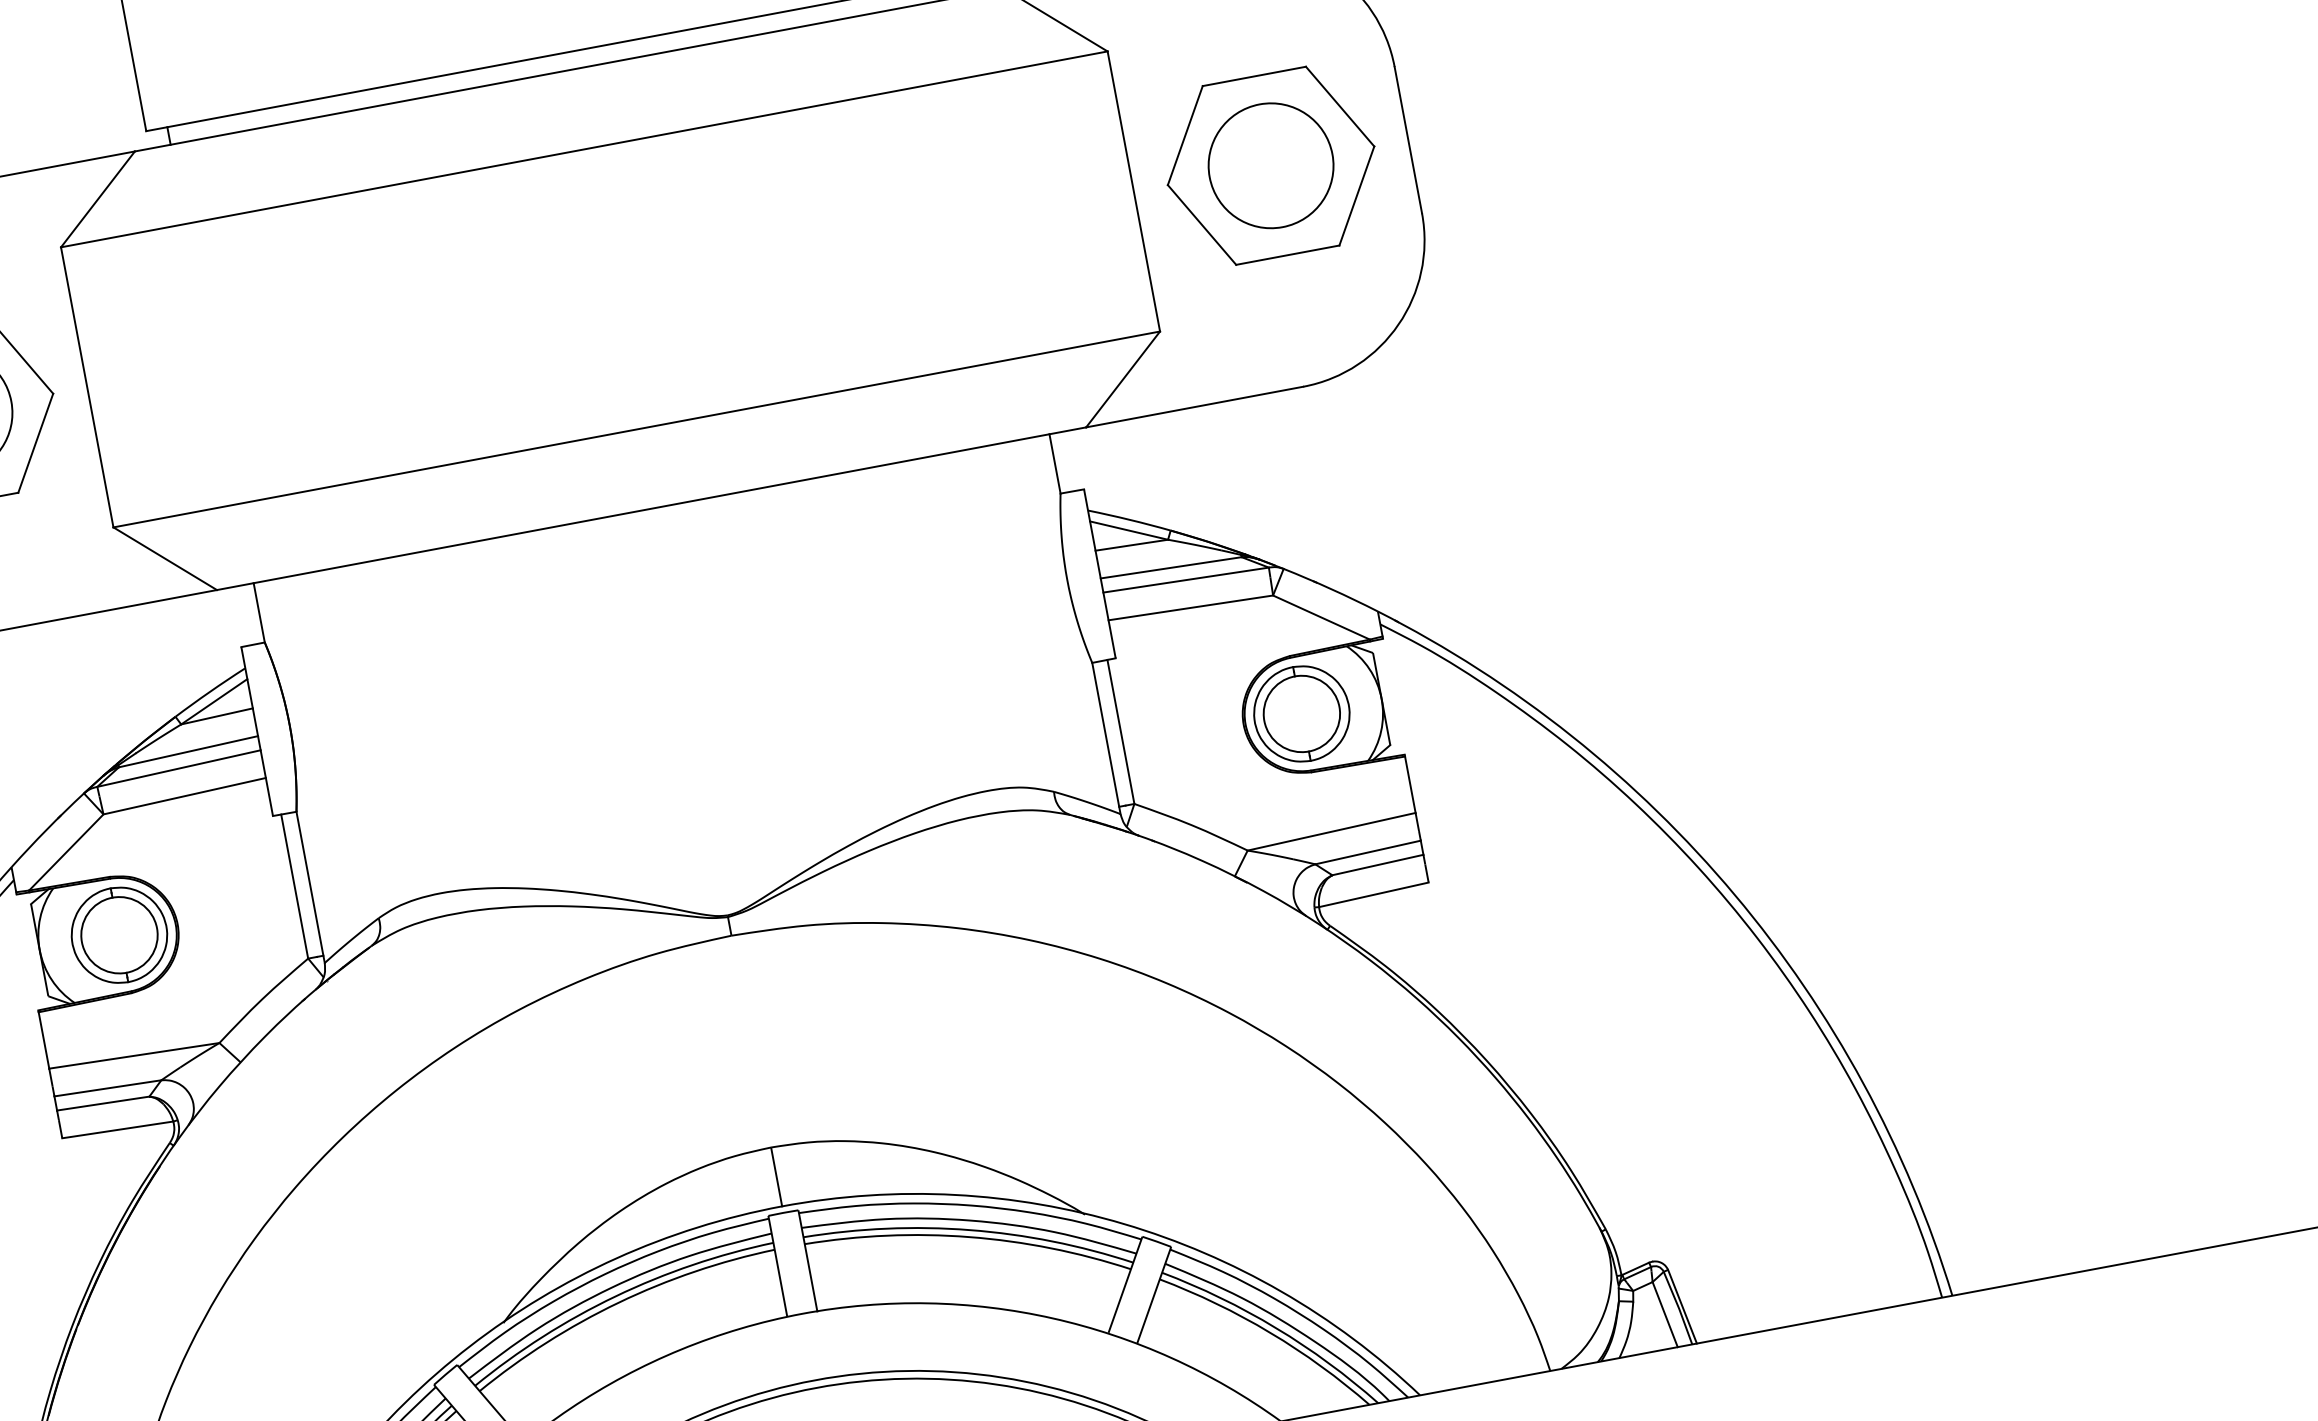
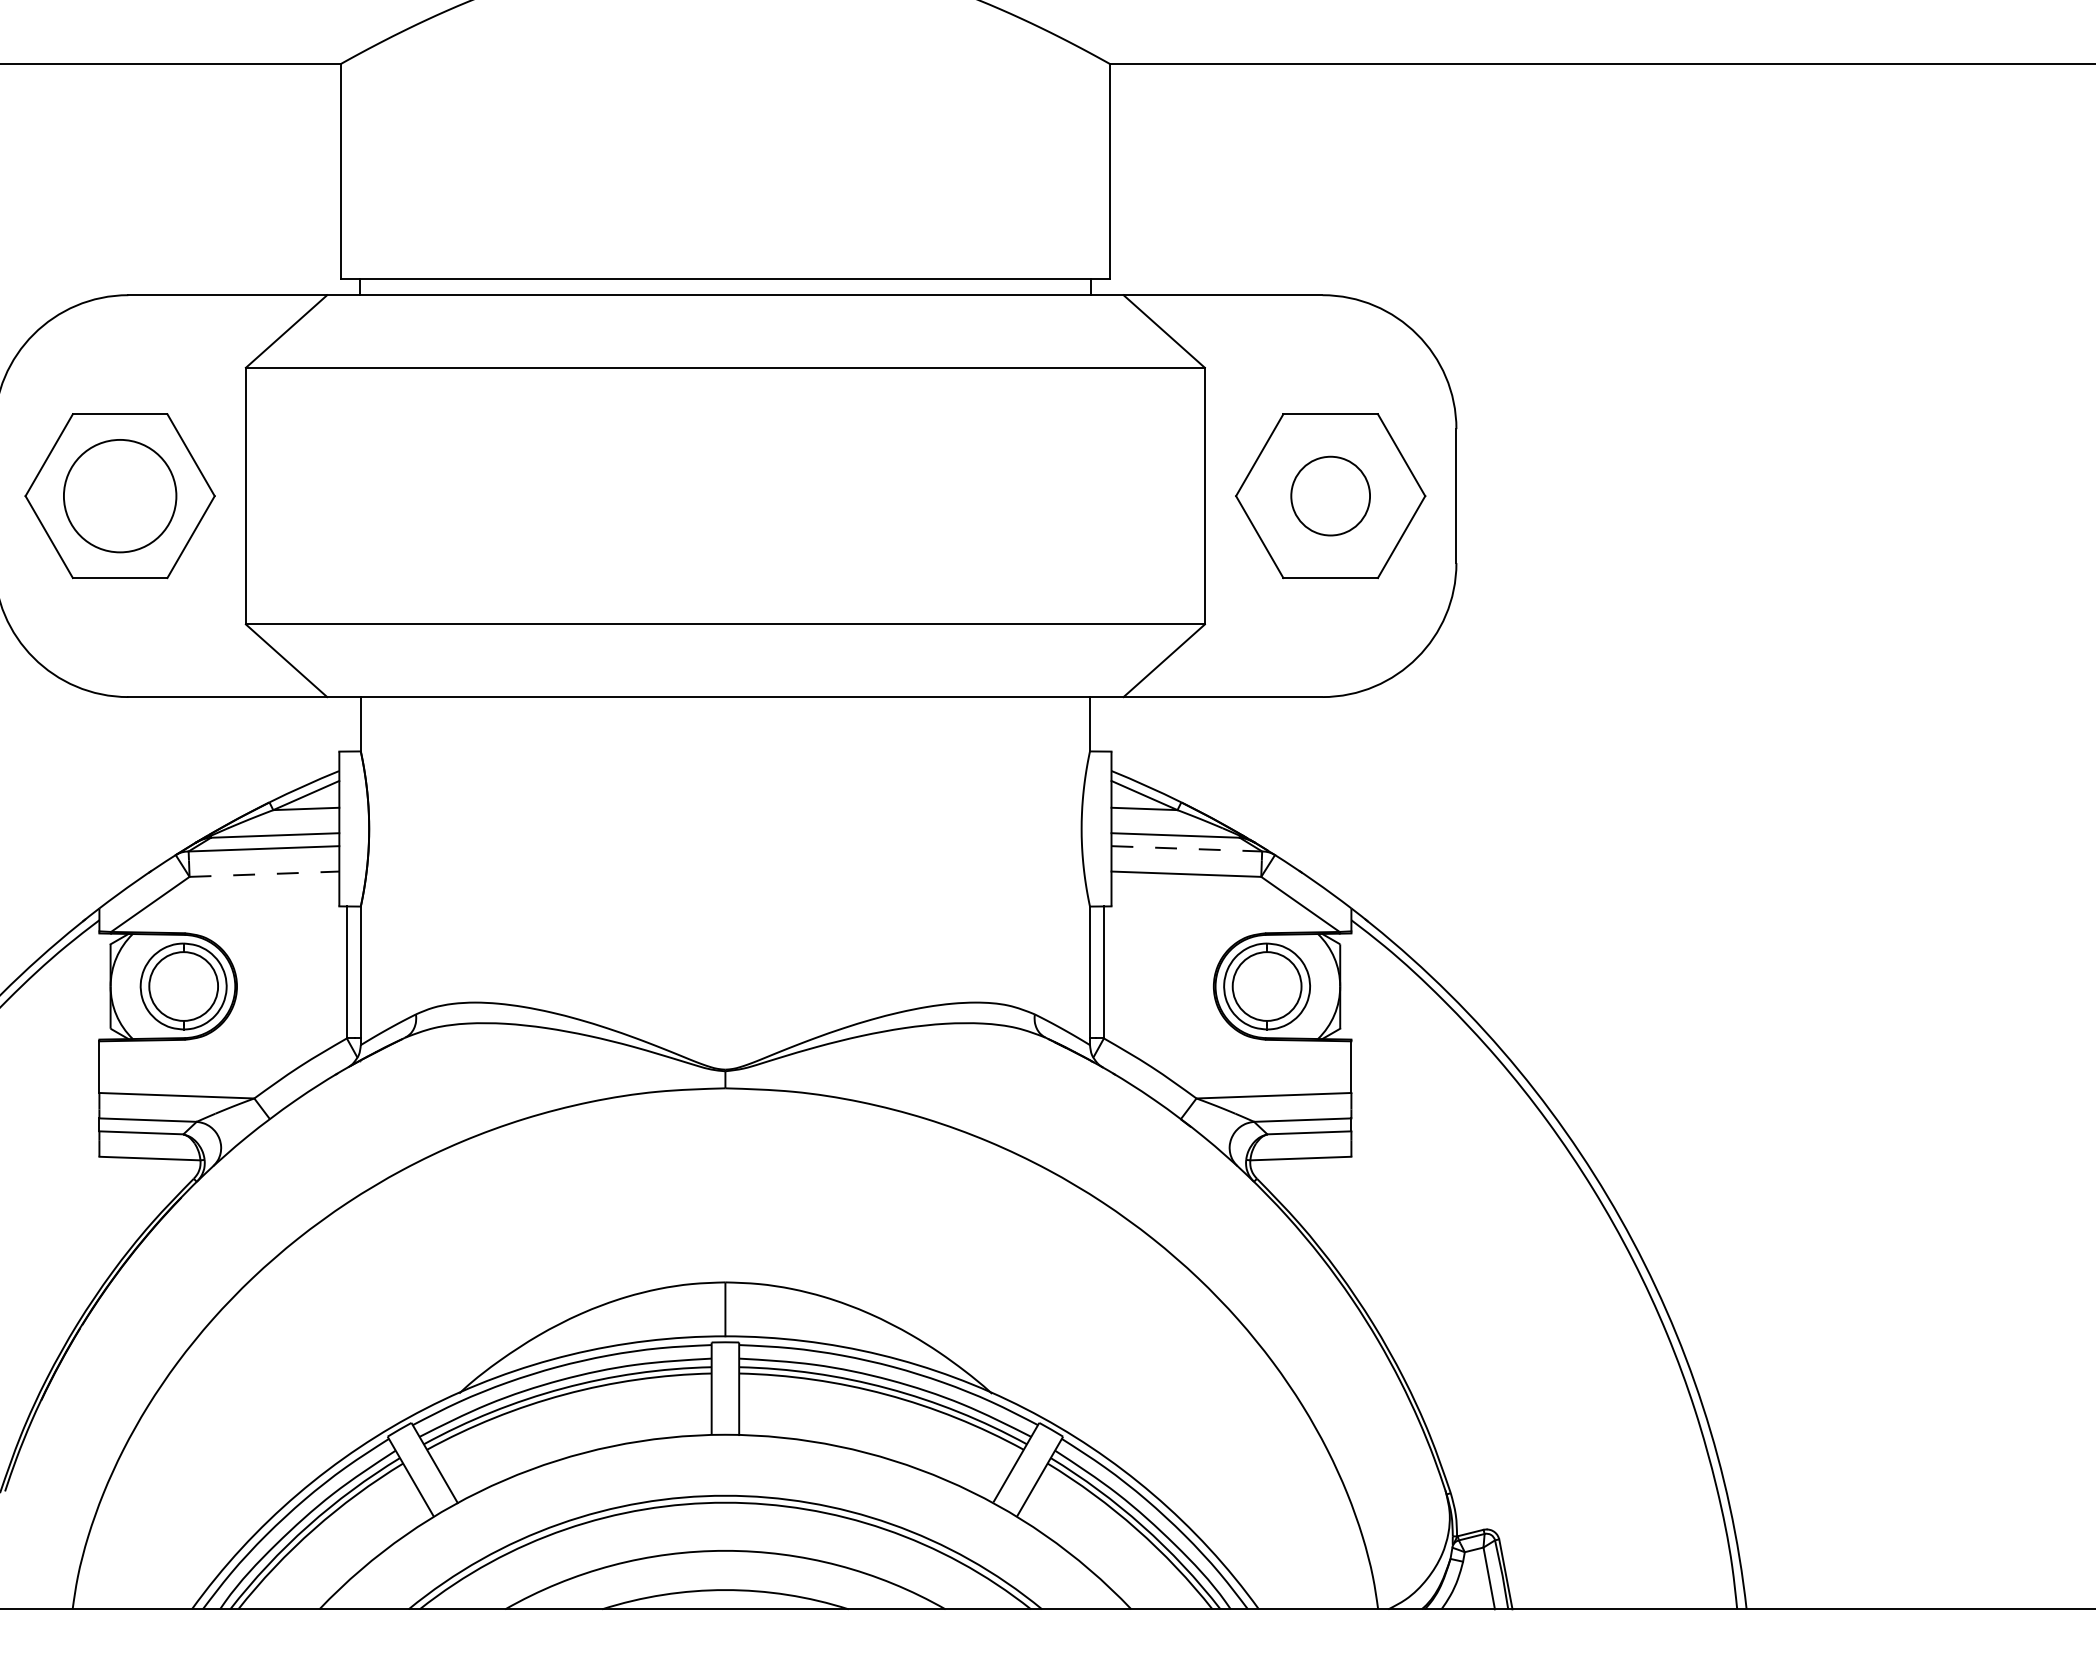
circle: (1270, 165) -> (1330, 495), size x0.7
line: (1186, 579) -> (1187, 848), solid -> dashed
line: (184, 796) -> (264, 874), solid -> dashed

